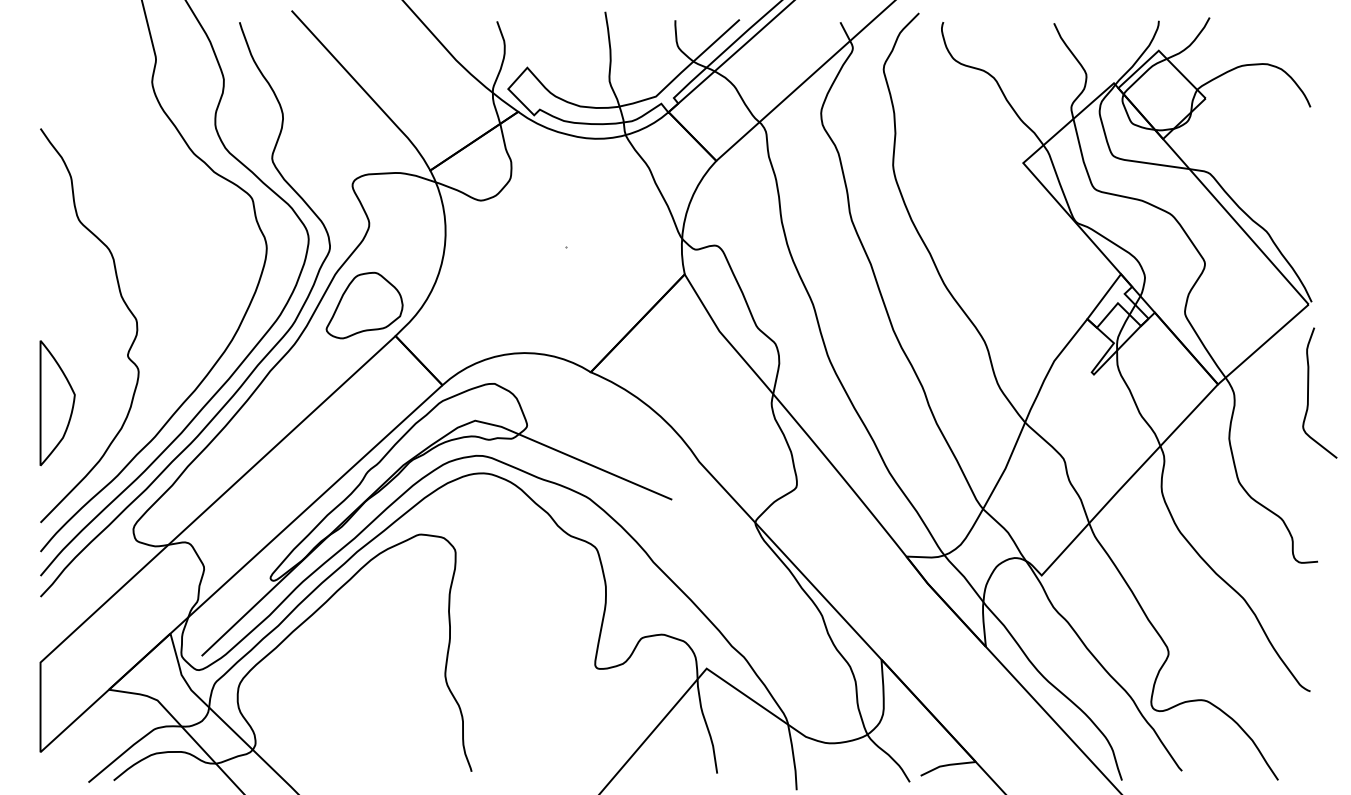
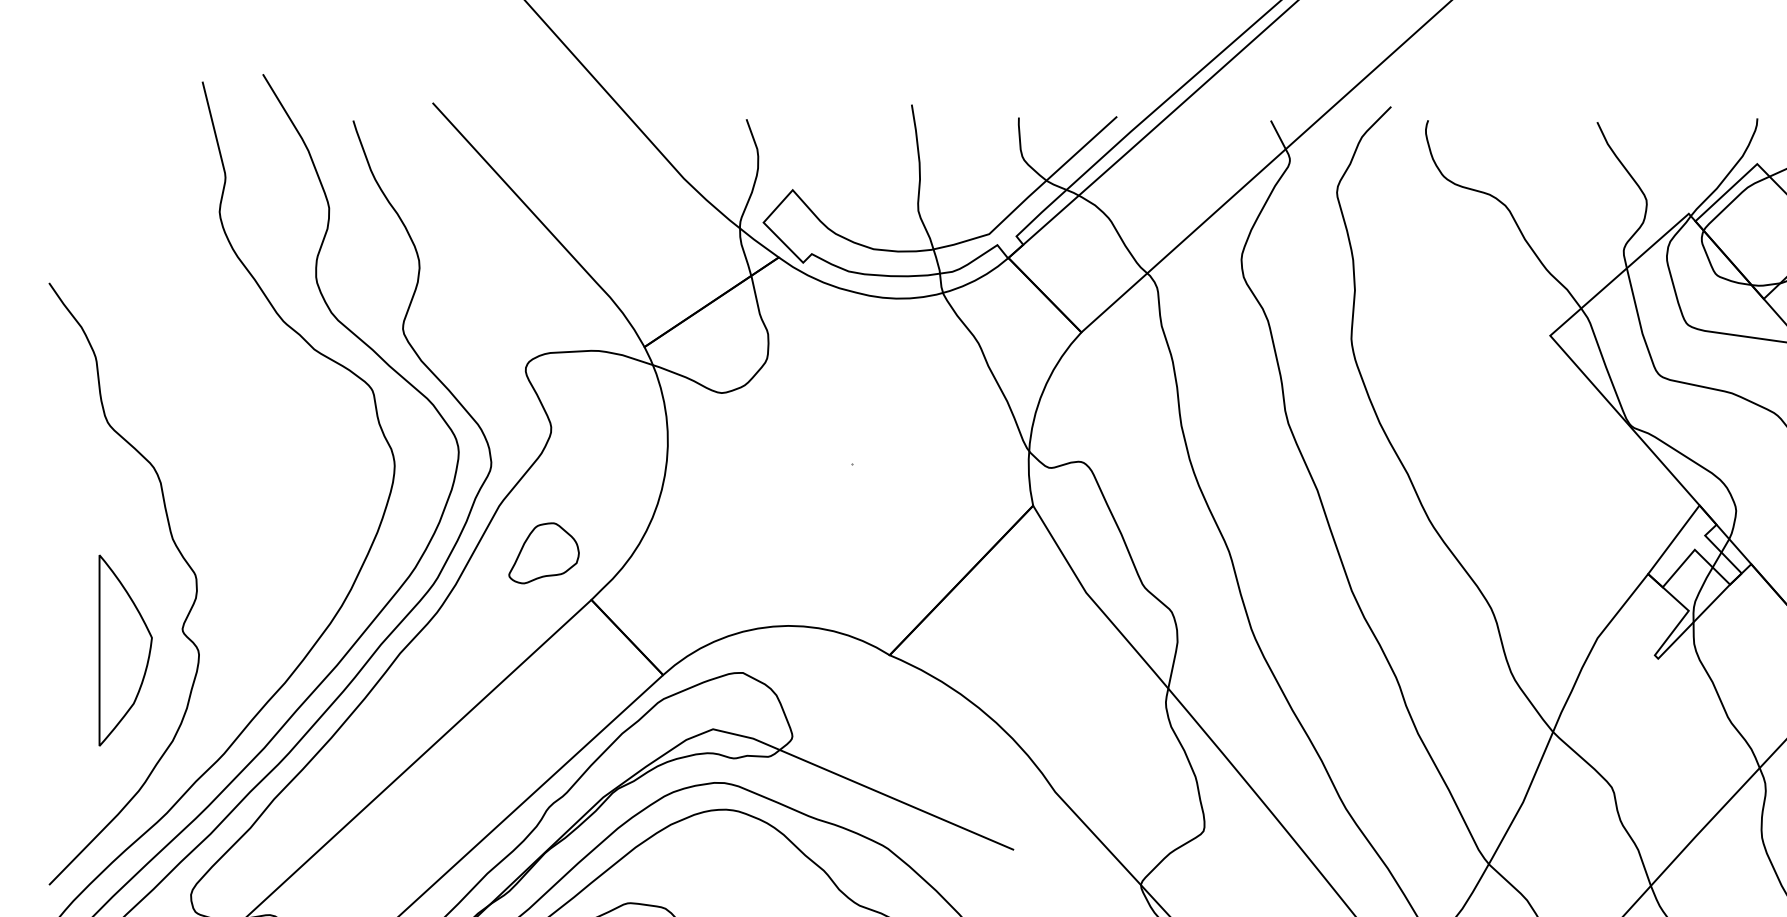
part: (364, 305) -> (543, 553), size x0.6
part: (57, 403) -> (125, 651), moved

